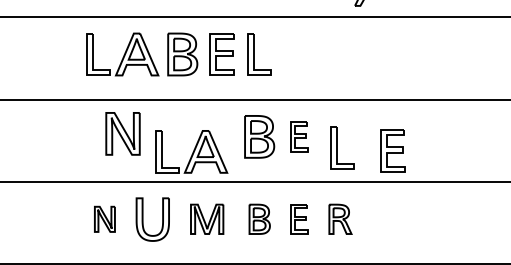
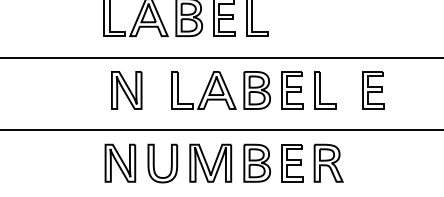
part: (122, 133) -> (126, 90), moved
part: (298, 136) -> (291, 90), size x1.43
part: (342, 147) -> (325, 90), moved
part: (392, 150) -> (372, 90), moved
part: (191, 151) -> (204, 90), moved
part: (298, 218) -> (291, 162), size x1.43
part: (104, 219) -> (120, 163), size x1.67
part: (207, 219) -> (211, 163), size x1.43
part: (259, 219) -> (257, 163), size x1.43
part: (340, 219) -> (328, 163), size x1.43

